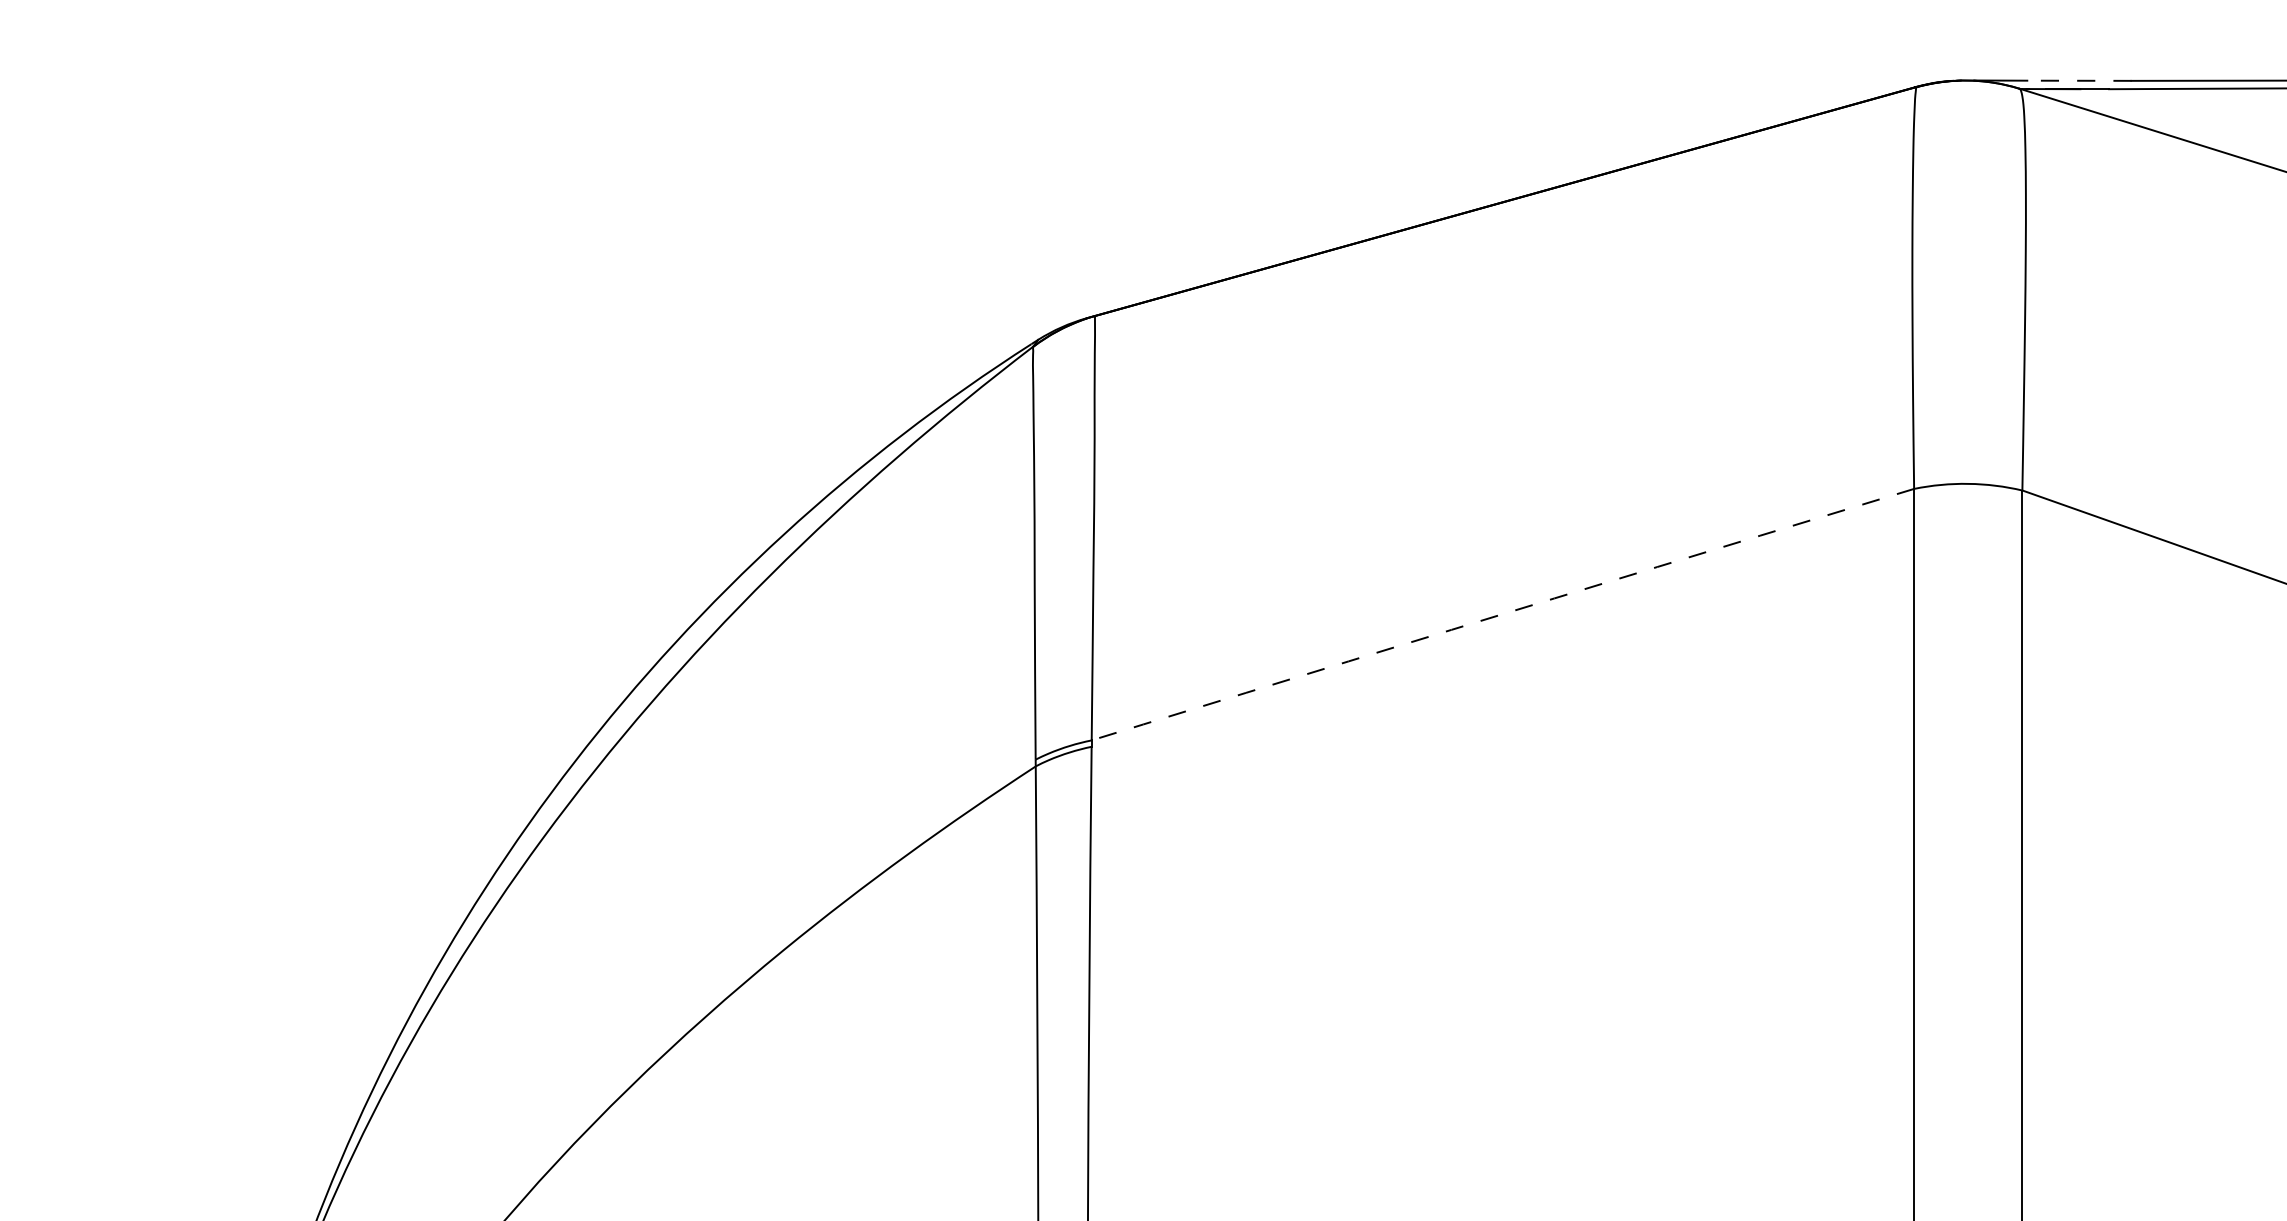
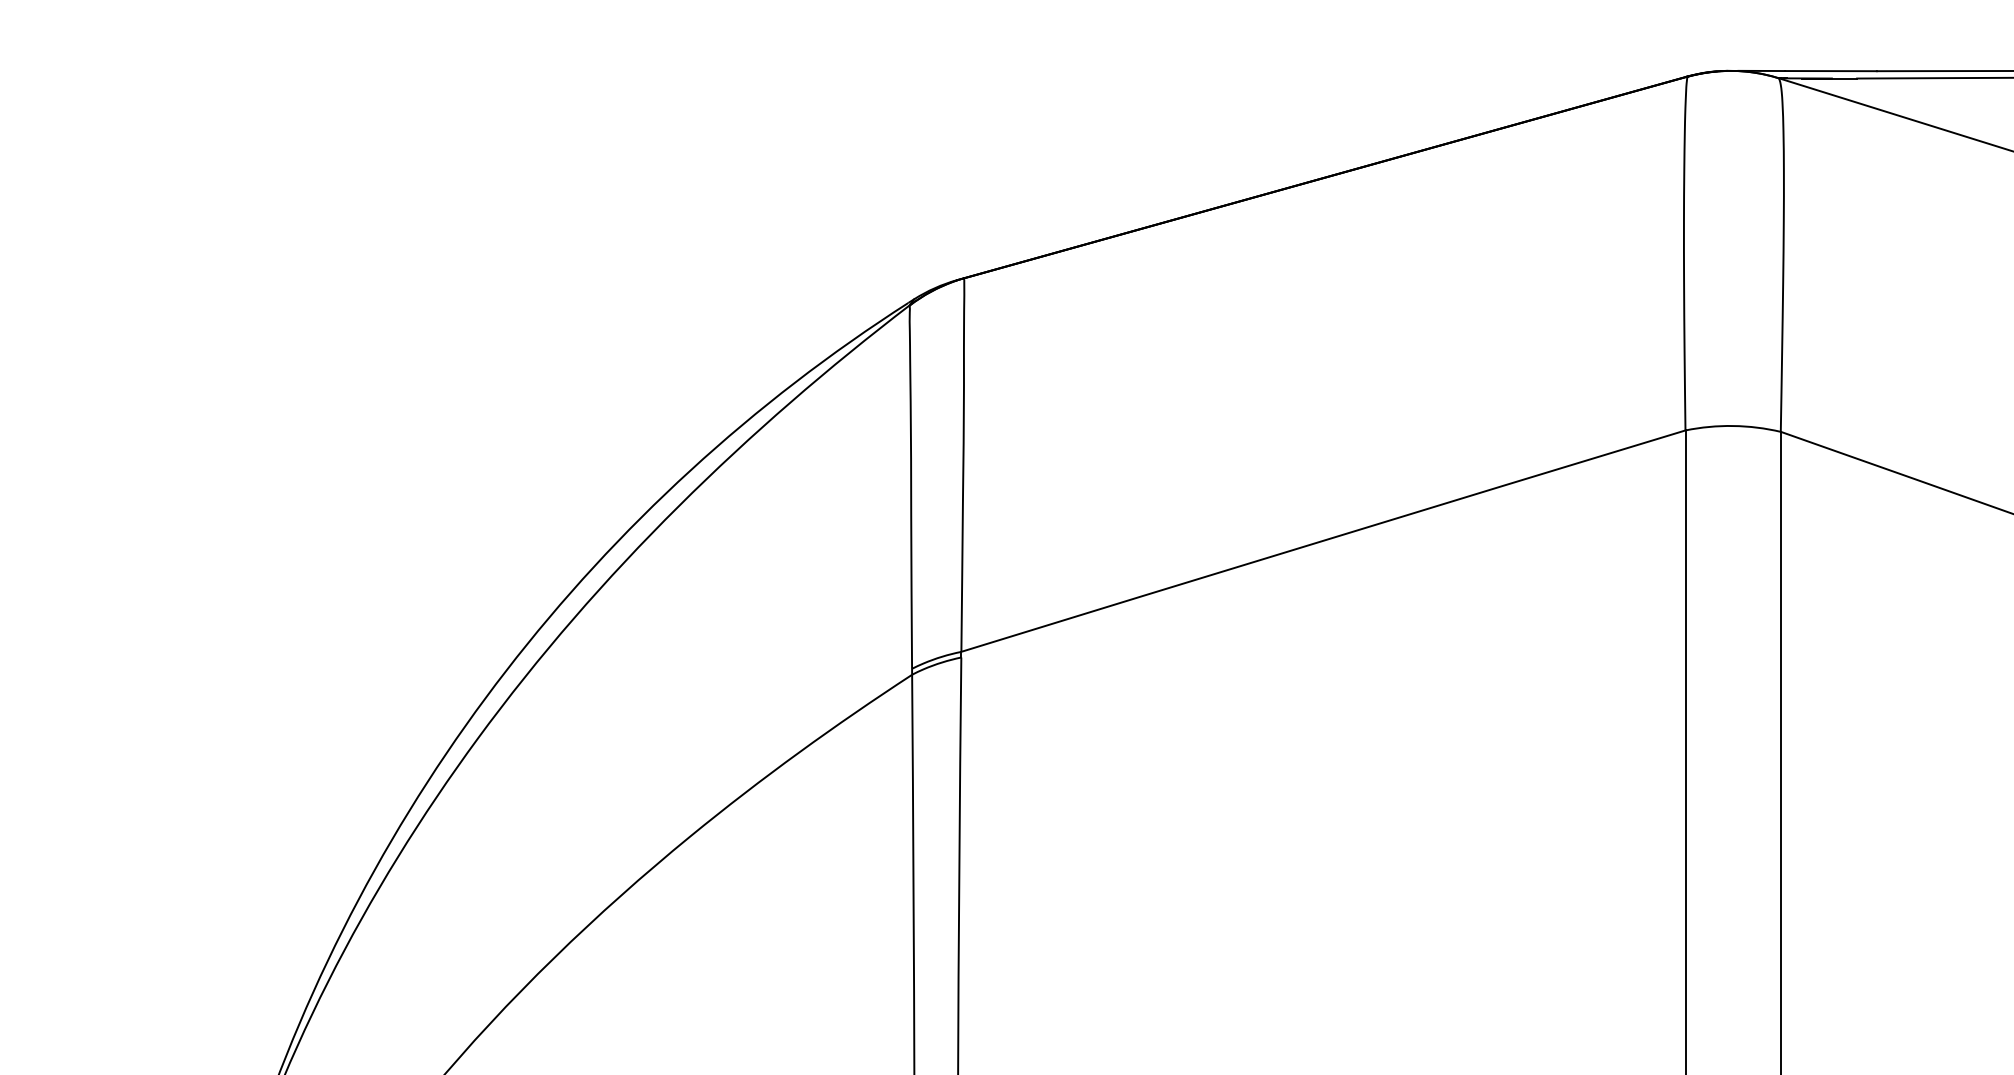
line: (2079, 81) -> (1831, 71), dashed -> solid
arc: (1502, 613) -> (1323, 540), dashed -> solid

